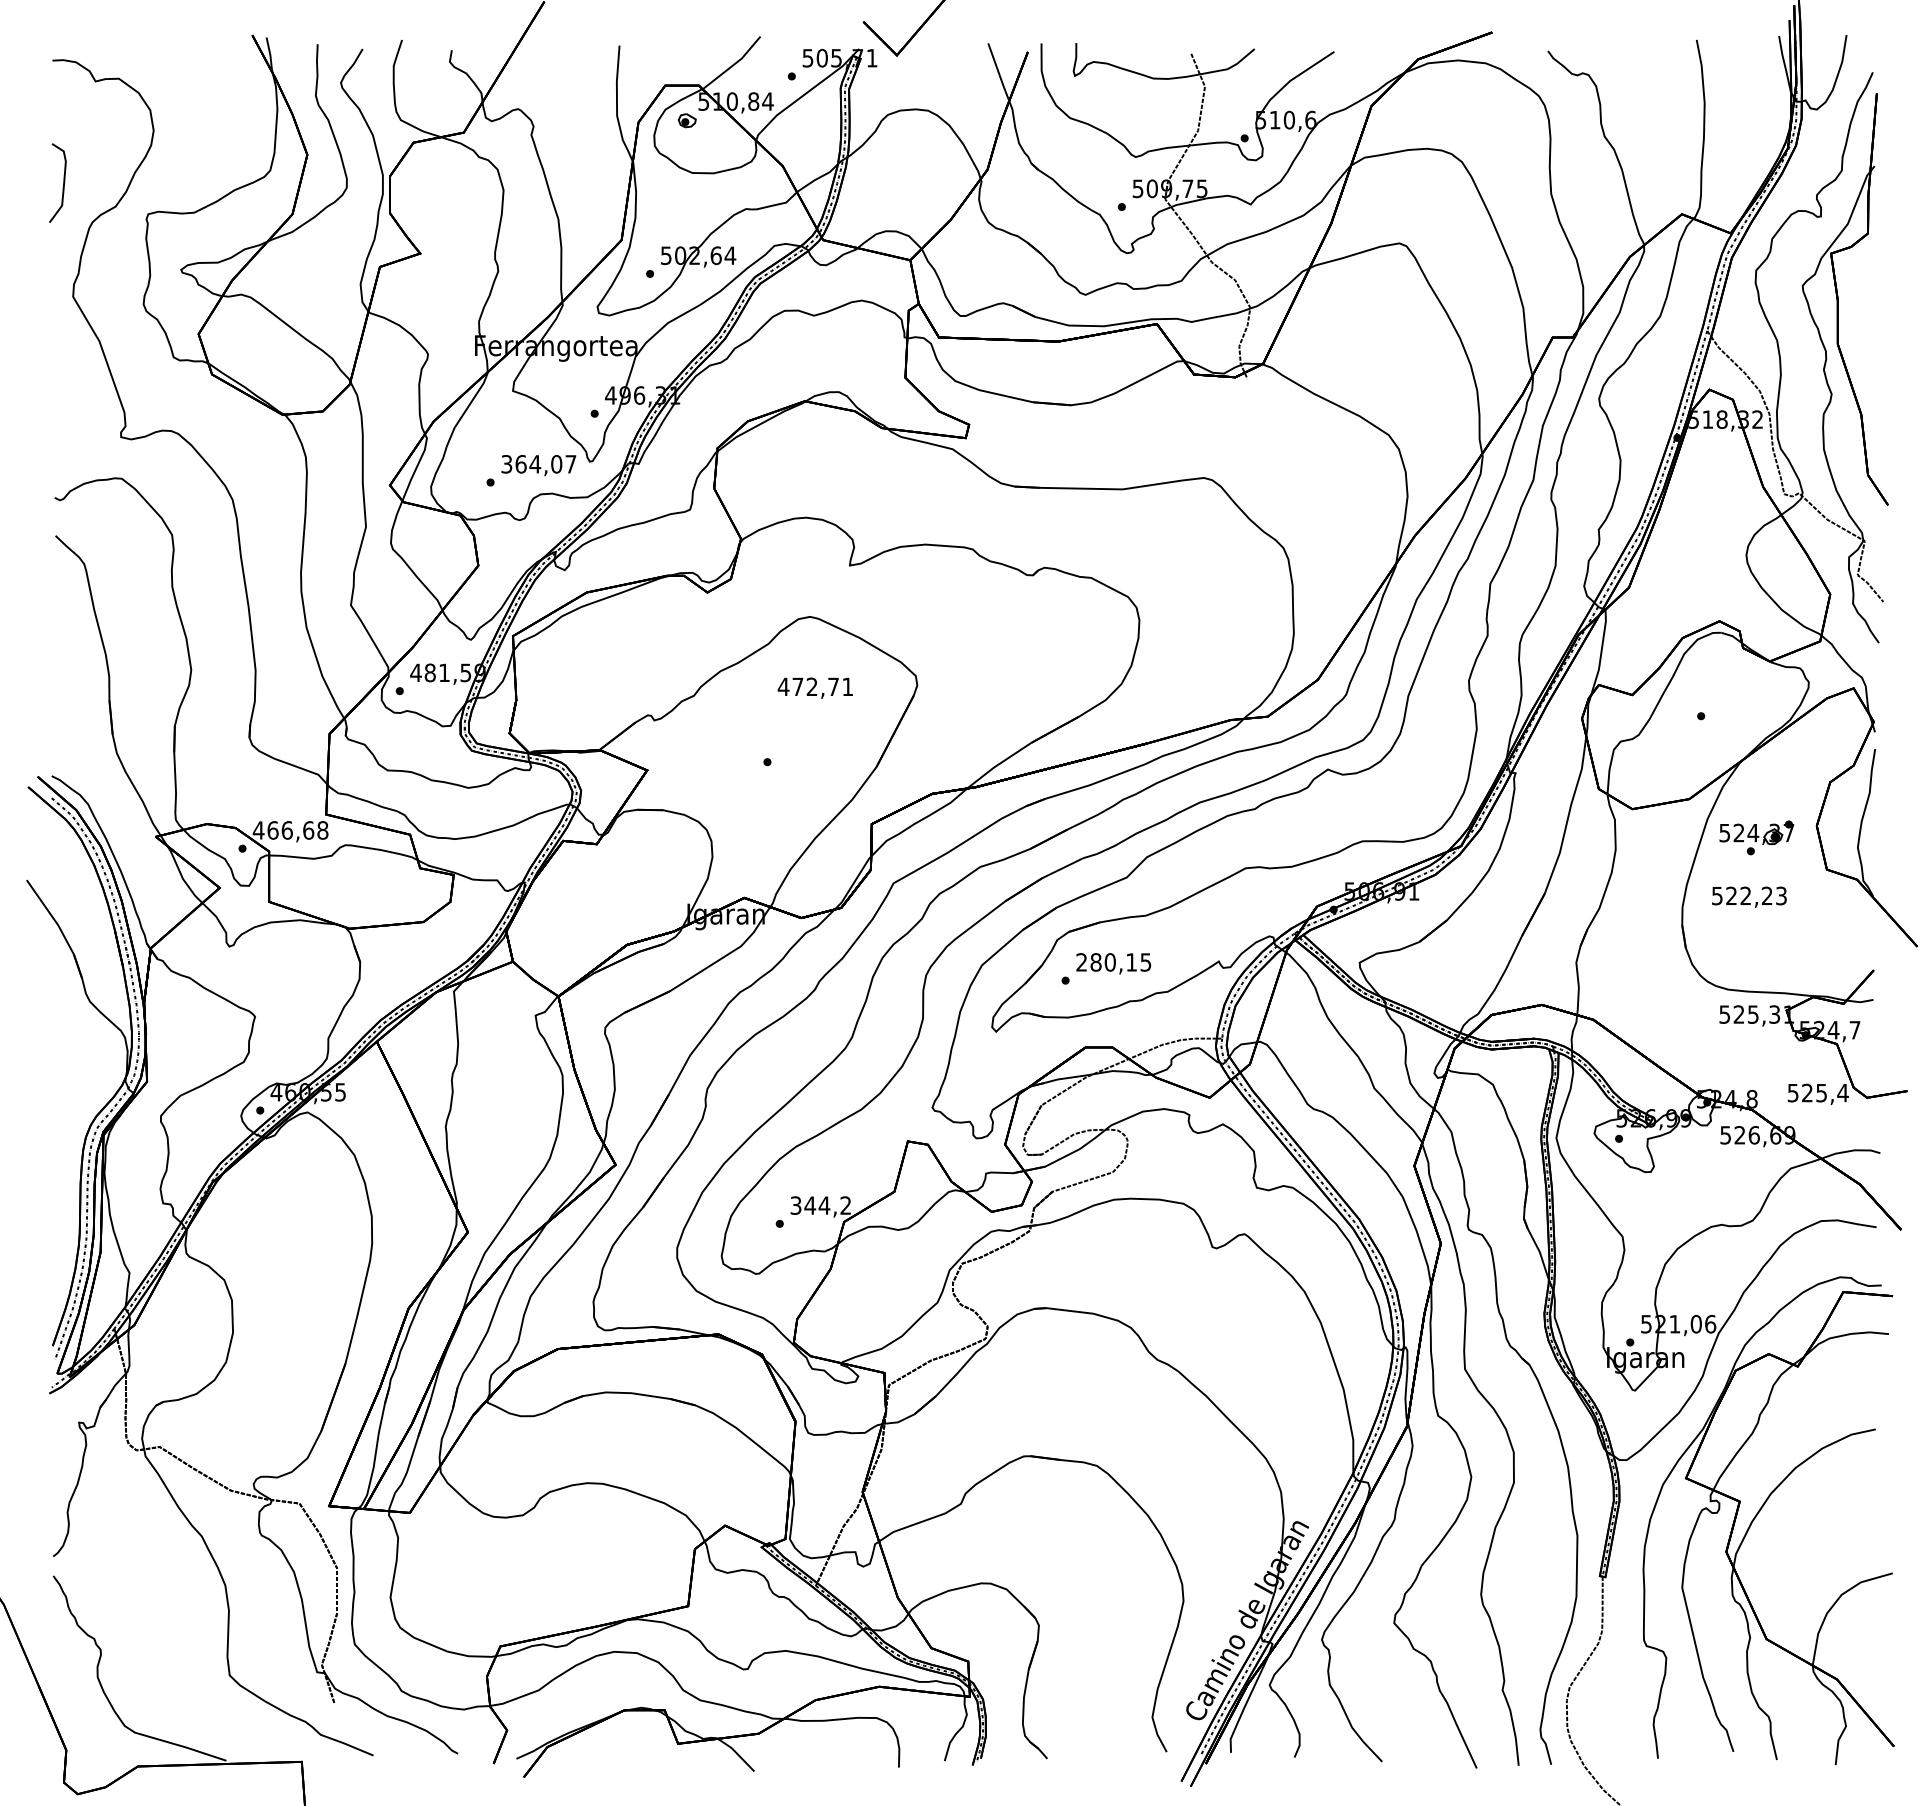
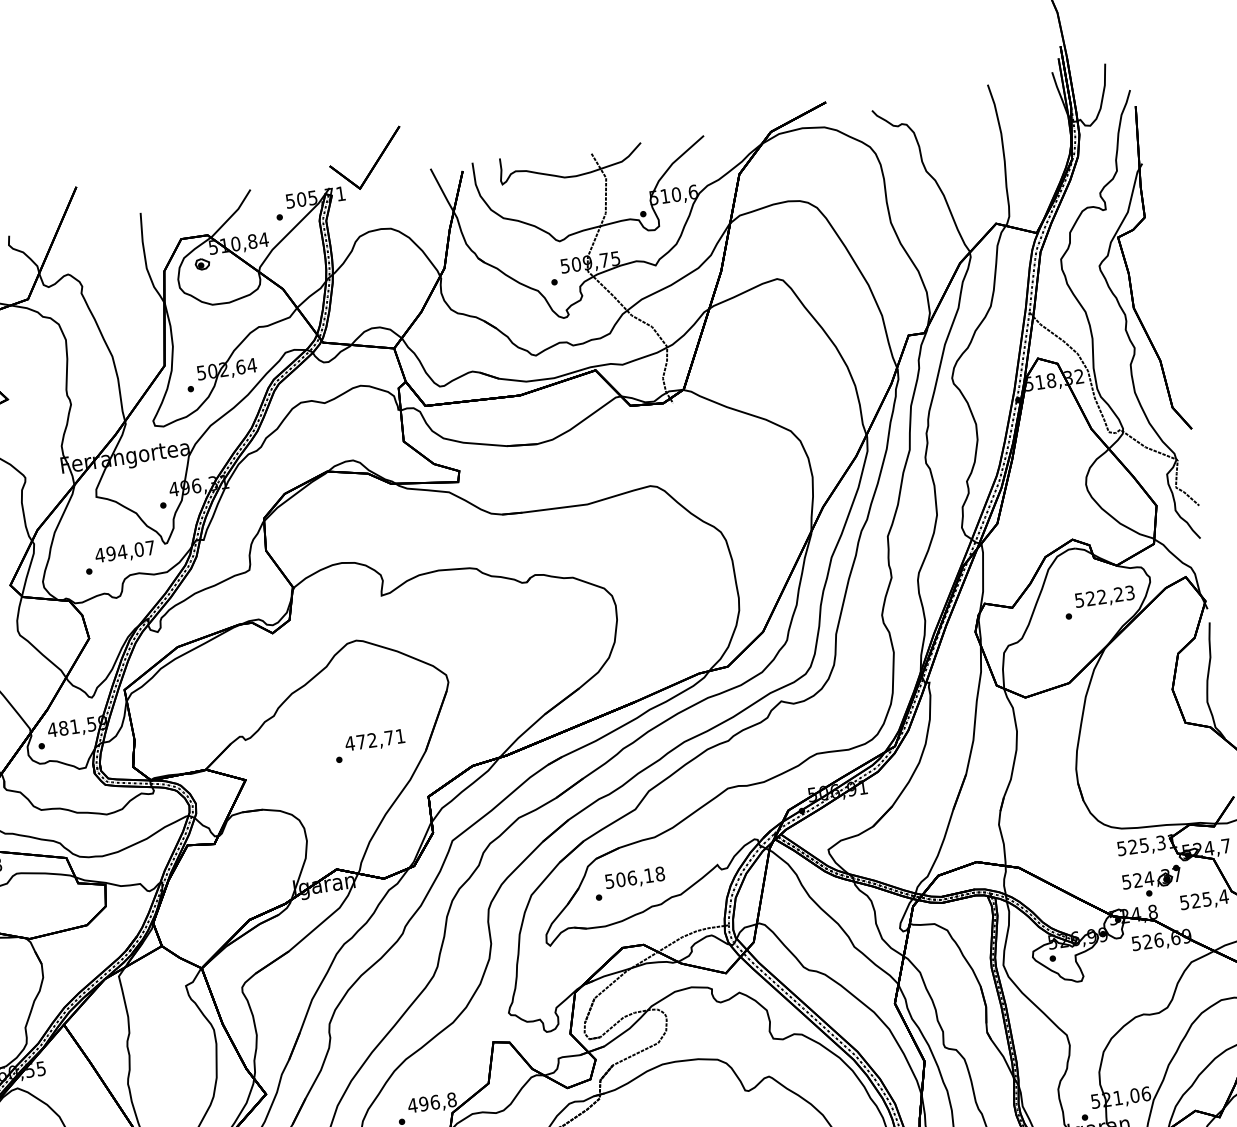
text: (513, 464) -> (105, 554), 364,07 -> 494,07
text: (814, 687) -> (374, 740), moved
part: (1756, 837) -> (1152, 881), moved
text: (1749, 896) -> (1104, 597), moved
text: (1113, 962) -> (634, 877), 280,15 -> 506,18
text: (820, 1205) -> (431, 1102), 344,2 -> 496,8

